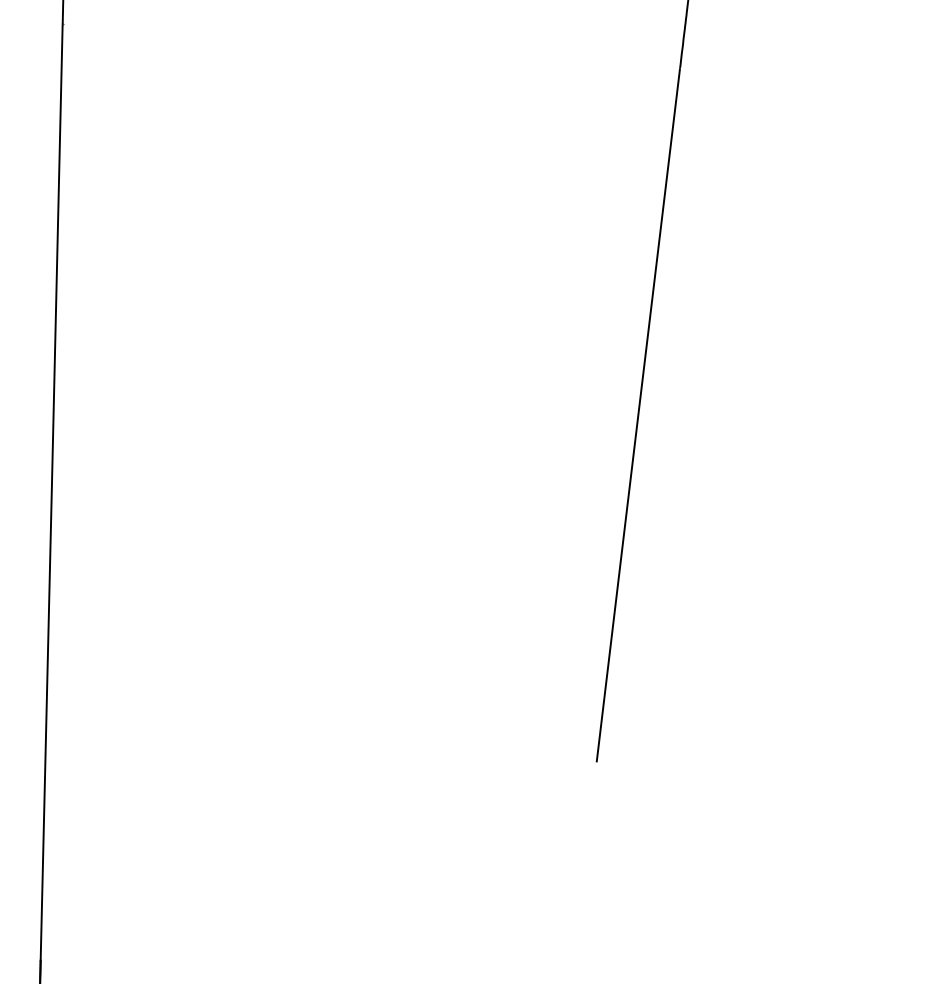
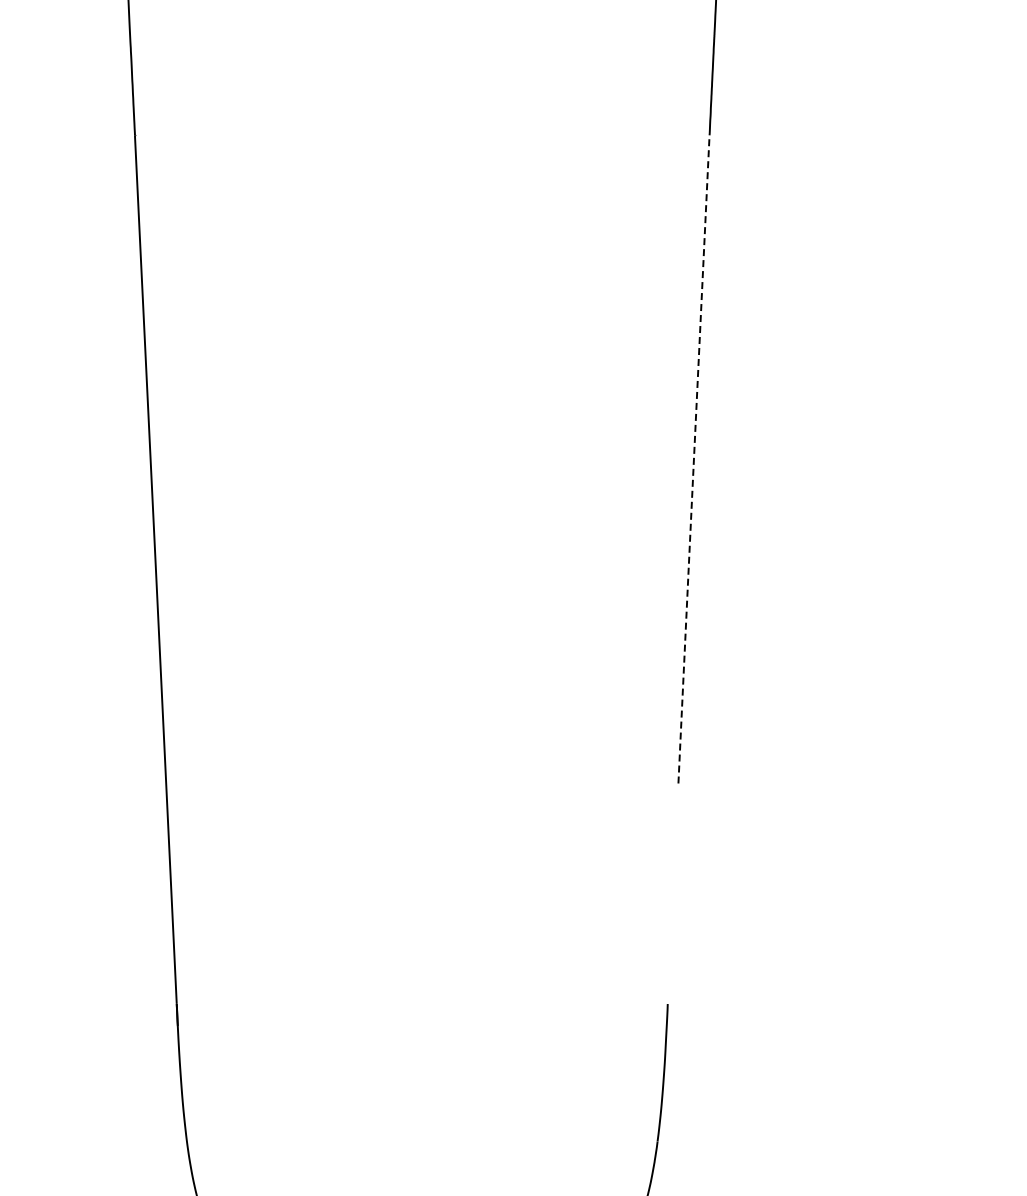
line: (637, 415) -> (693, 459), solid -> dashed

